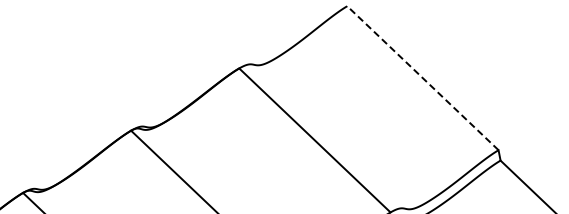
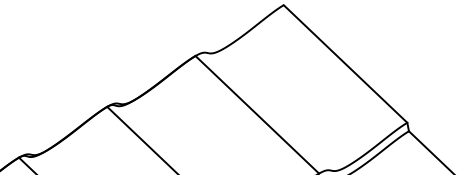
line: (422, 77) -> (345, 63), dashed -> solid

